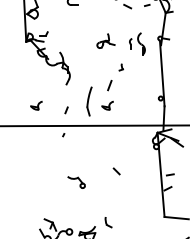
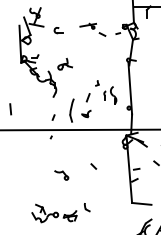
part: (105, 40) -> (64, 63), moved
part: (137, 44) -> (110, 95), moved
line: (12, 100) -> (10, 109), added
part: (36, 105) -> (29, 113), removed

